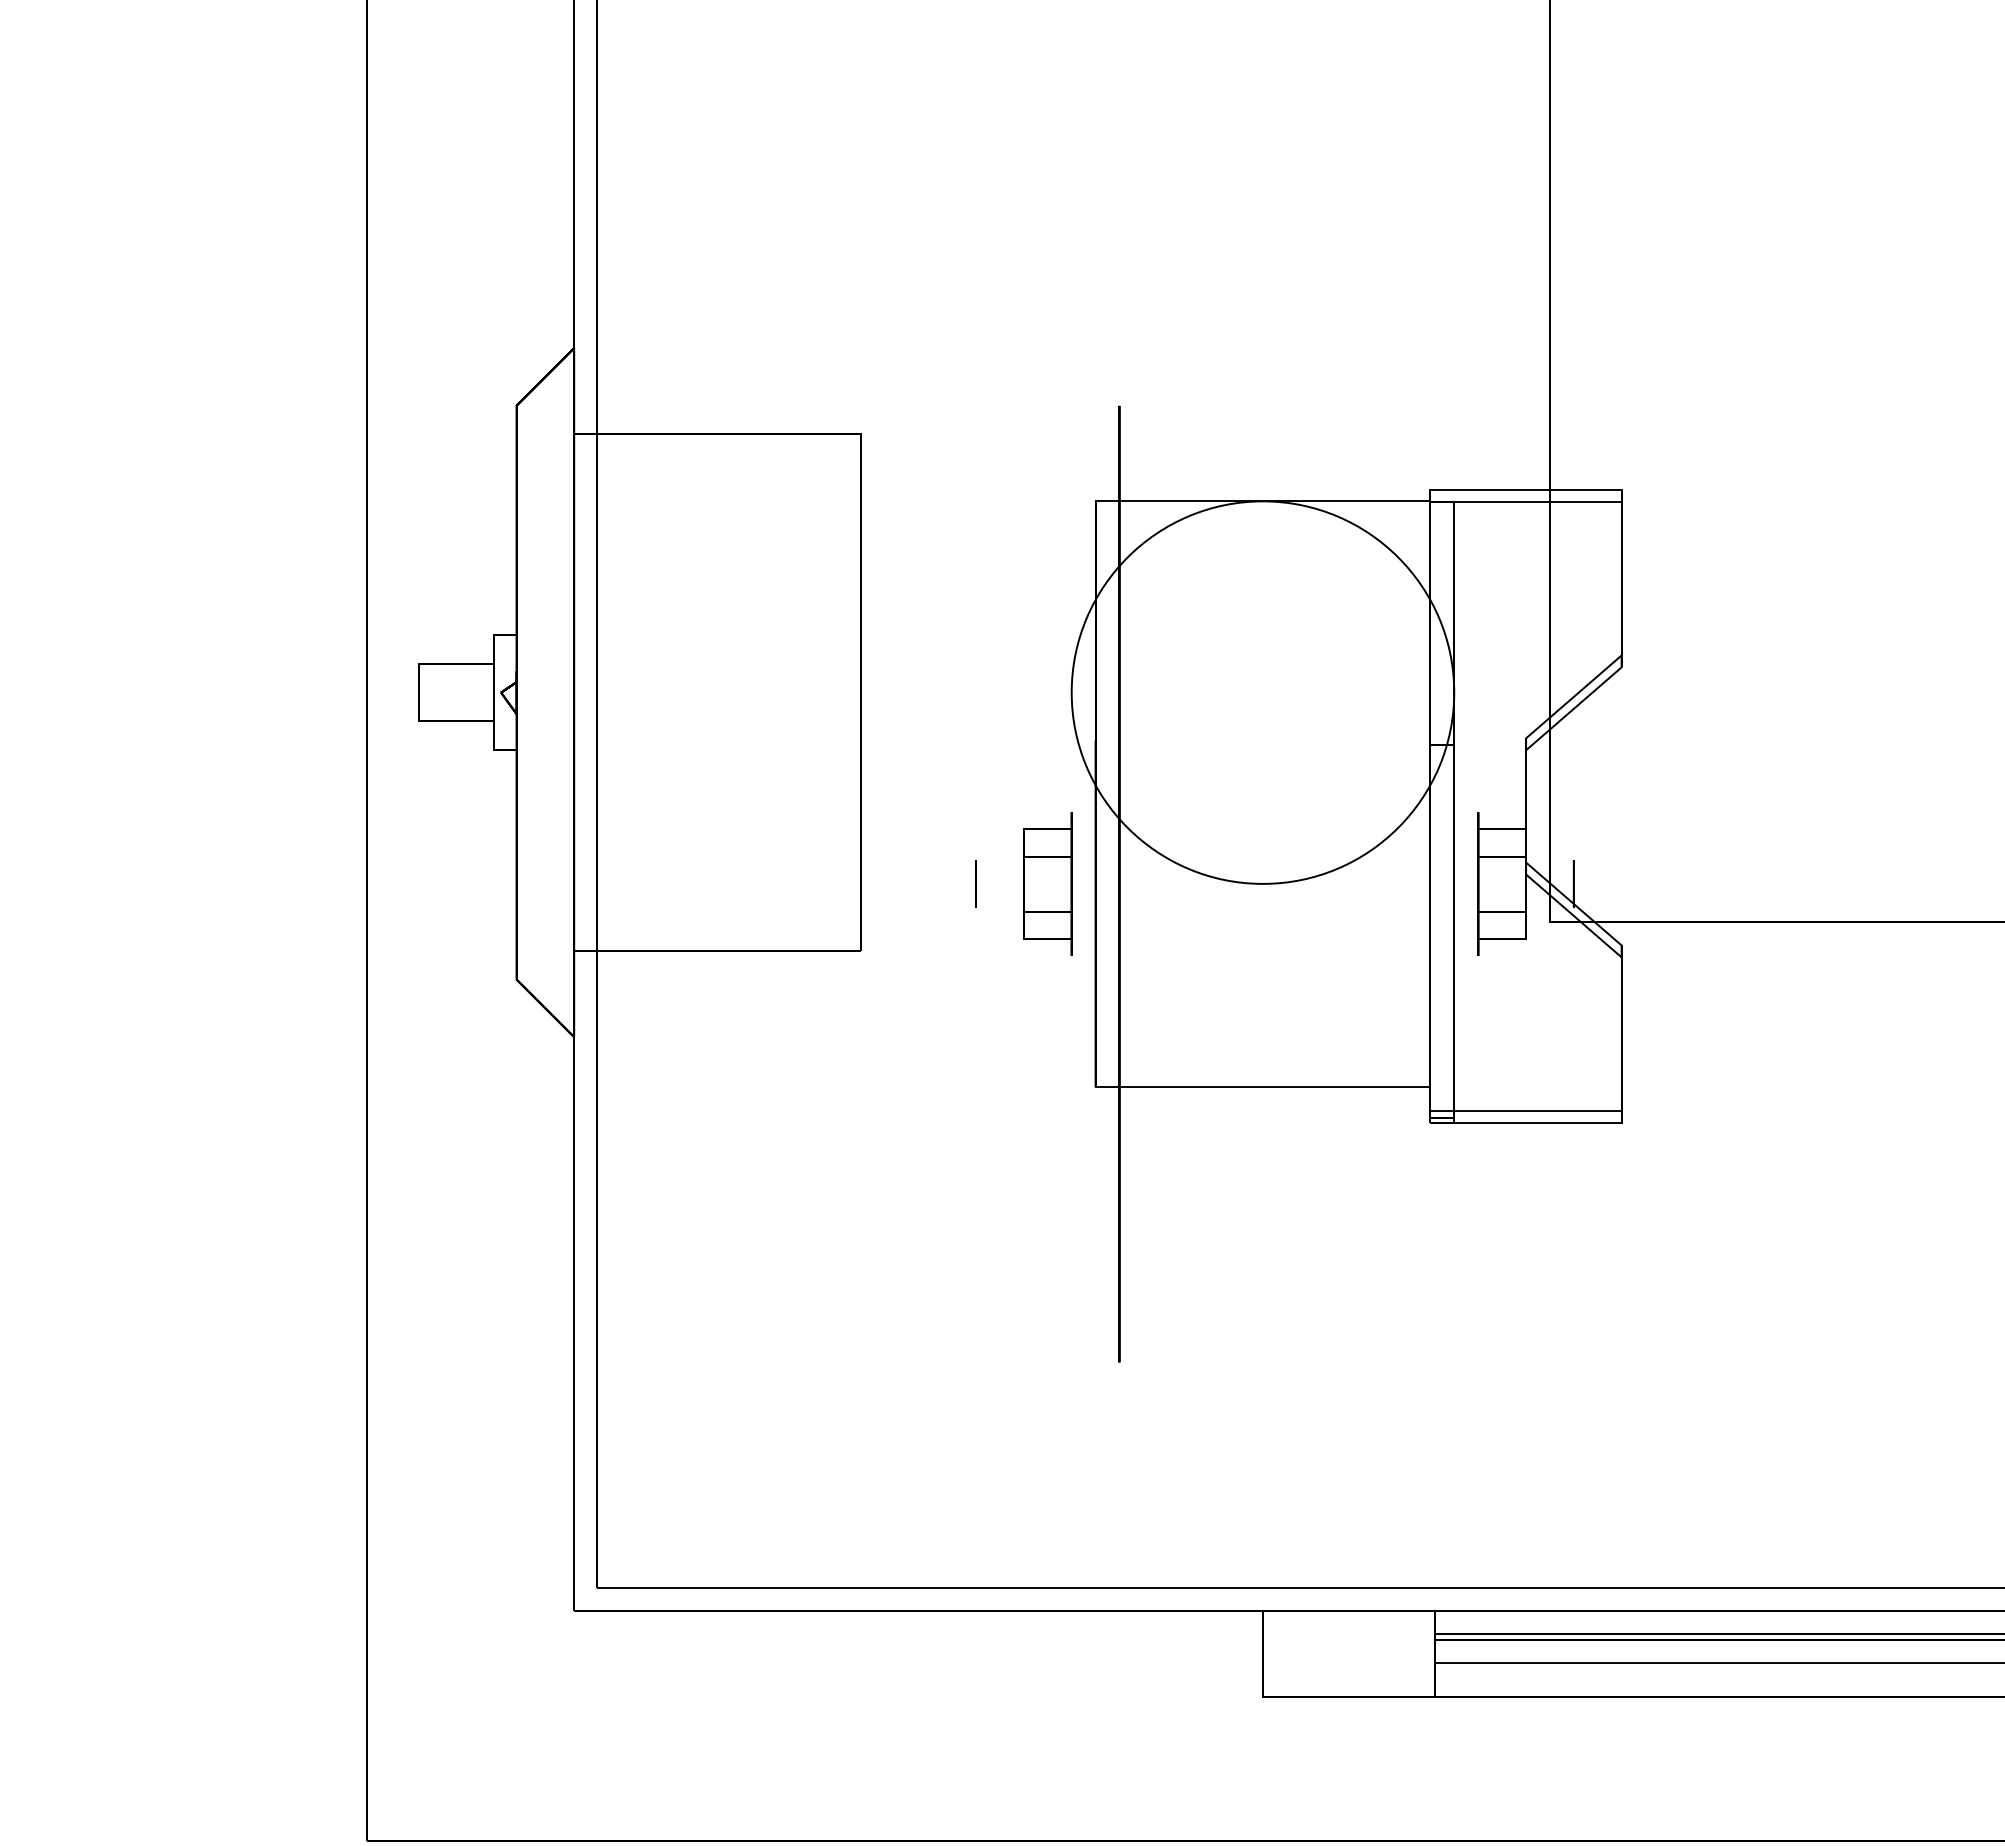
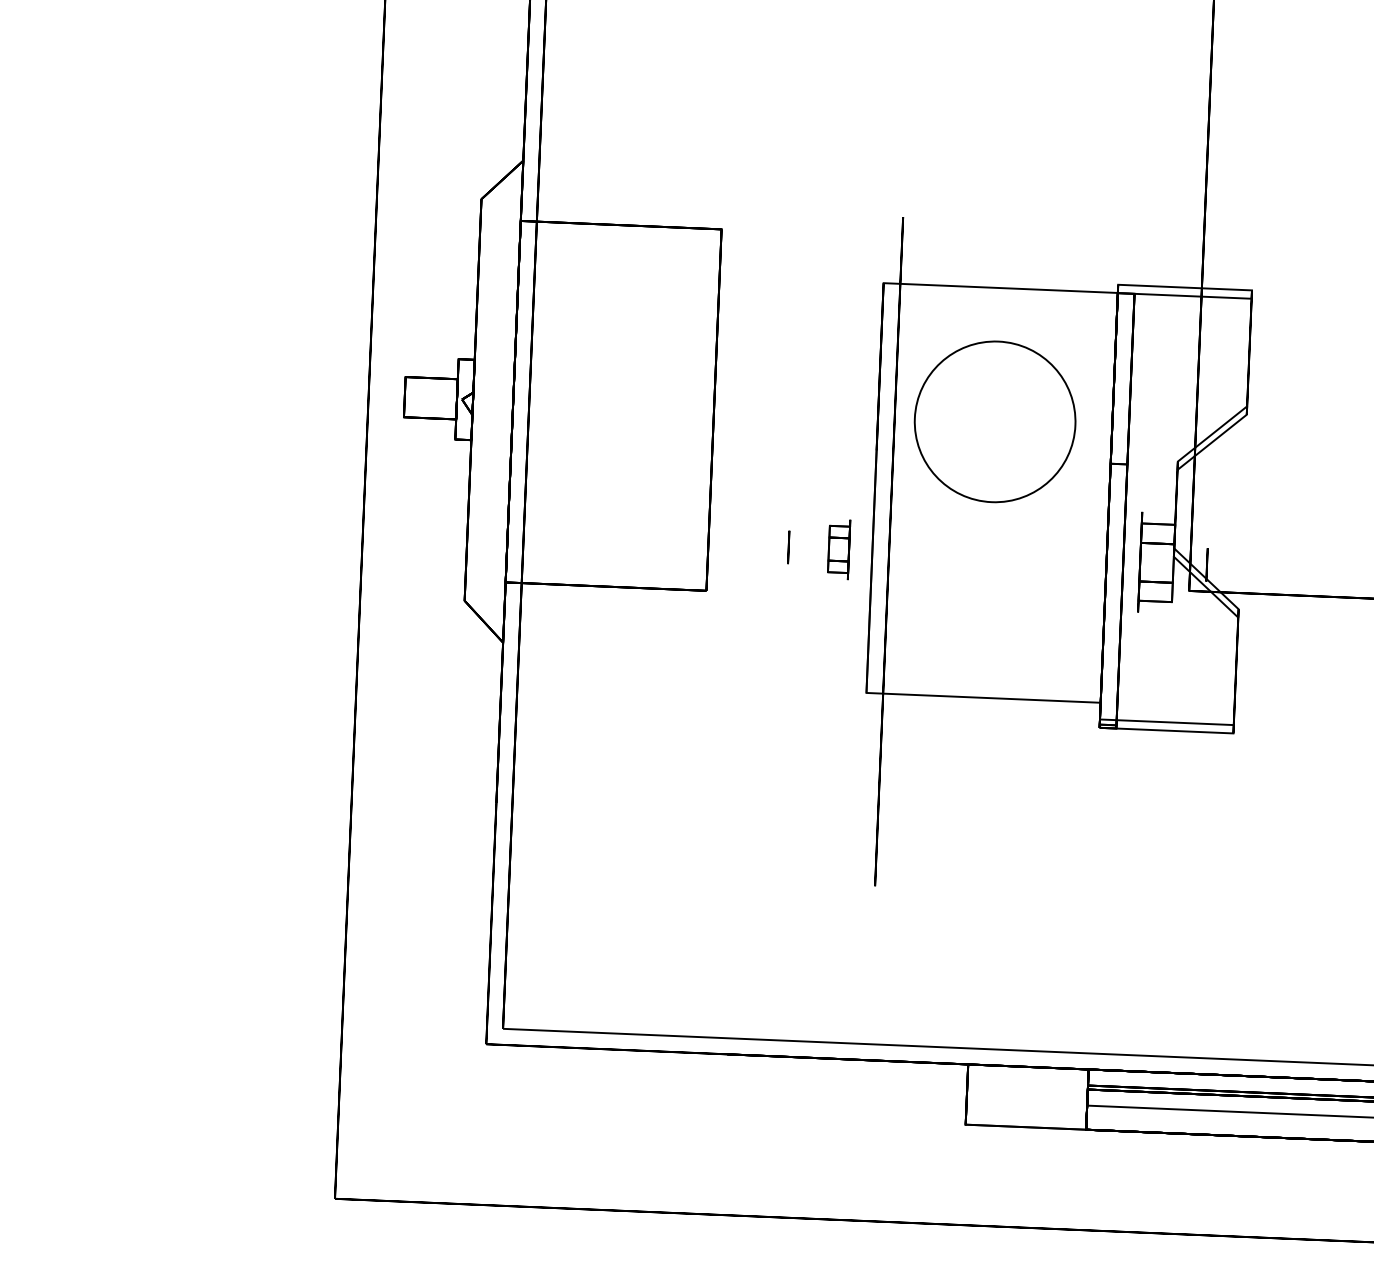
circle: (1262, 692) -> (994, 421), size x0.6
part: (1047, 883) -> (838, 549), size x0.6

